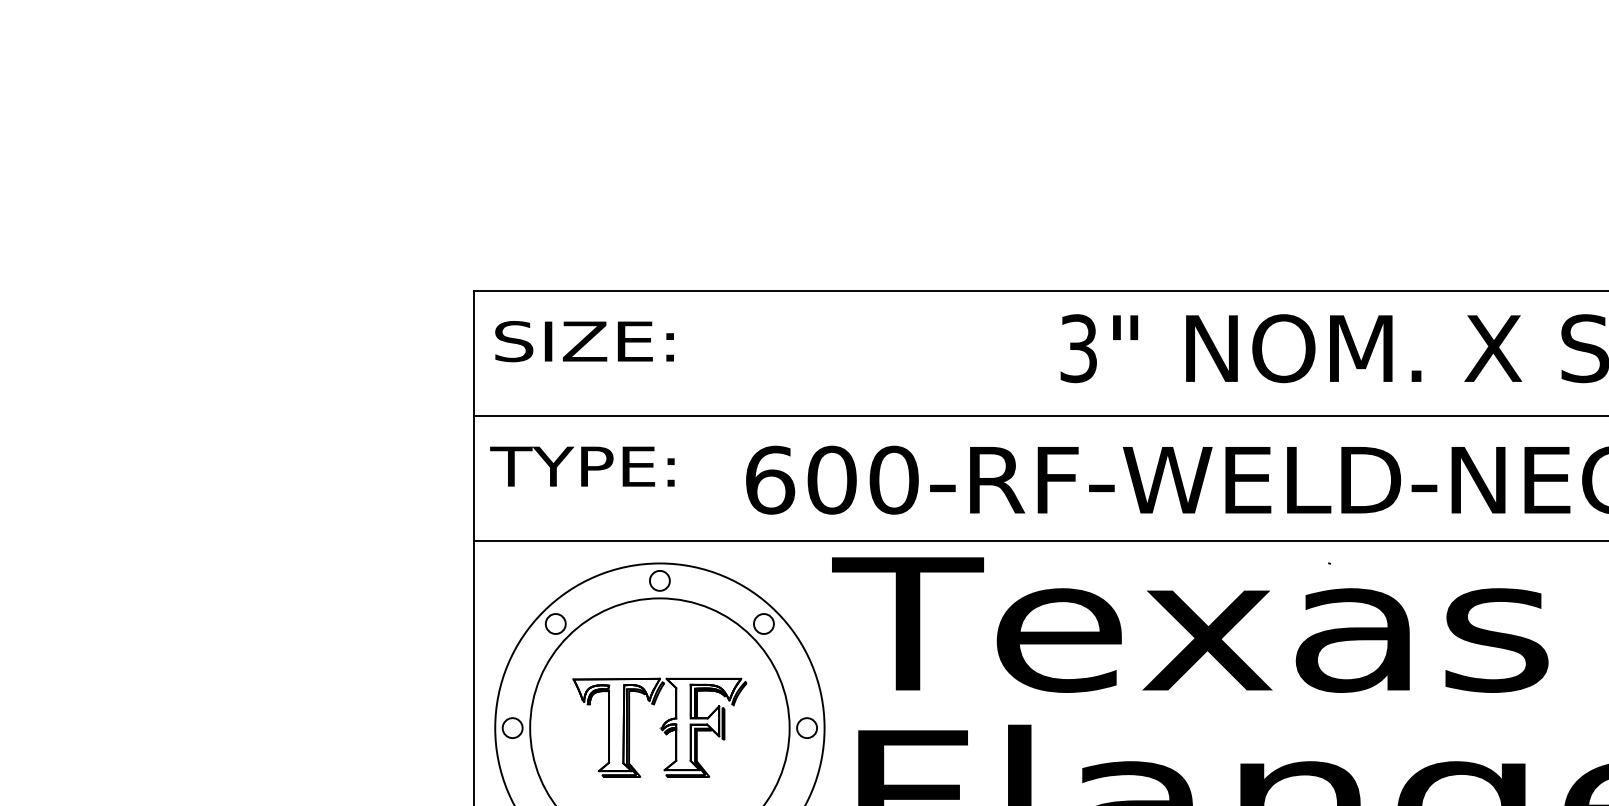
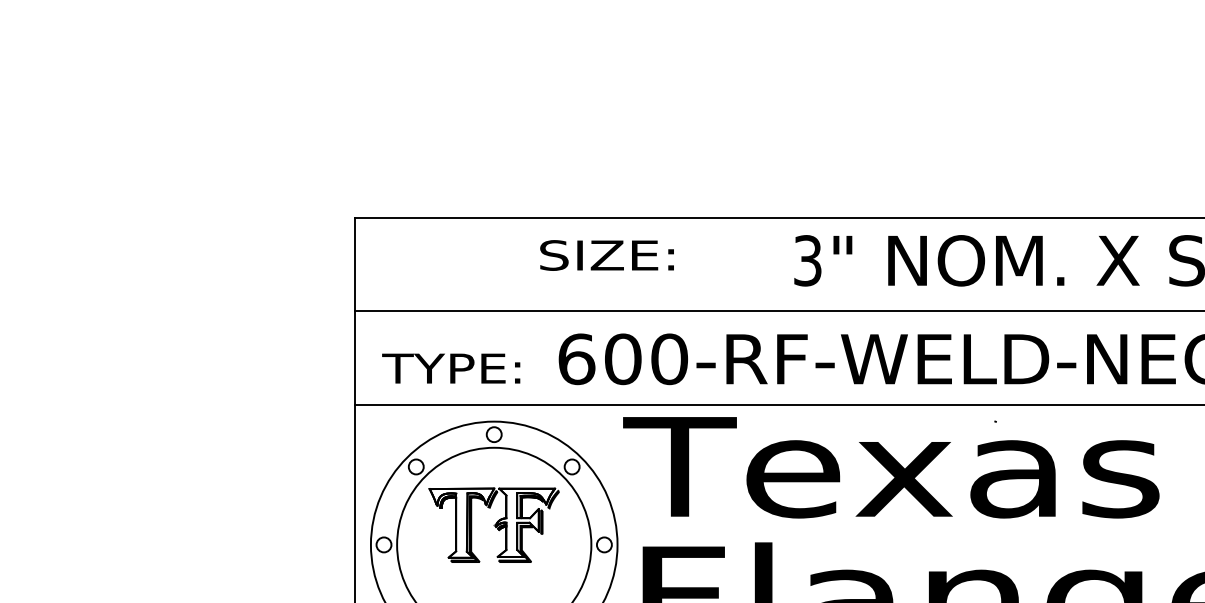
text: (584, 341) -> (606, 255), moved
text: (582, 466) -> (451, 368), moved
part: (659, 727) -> (493, 524), moved

